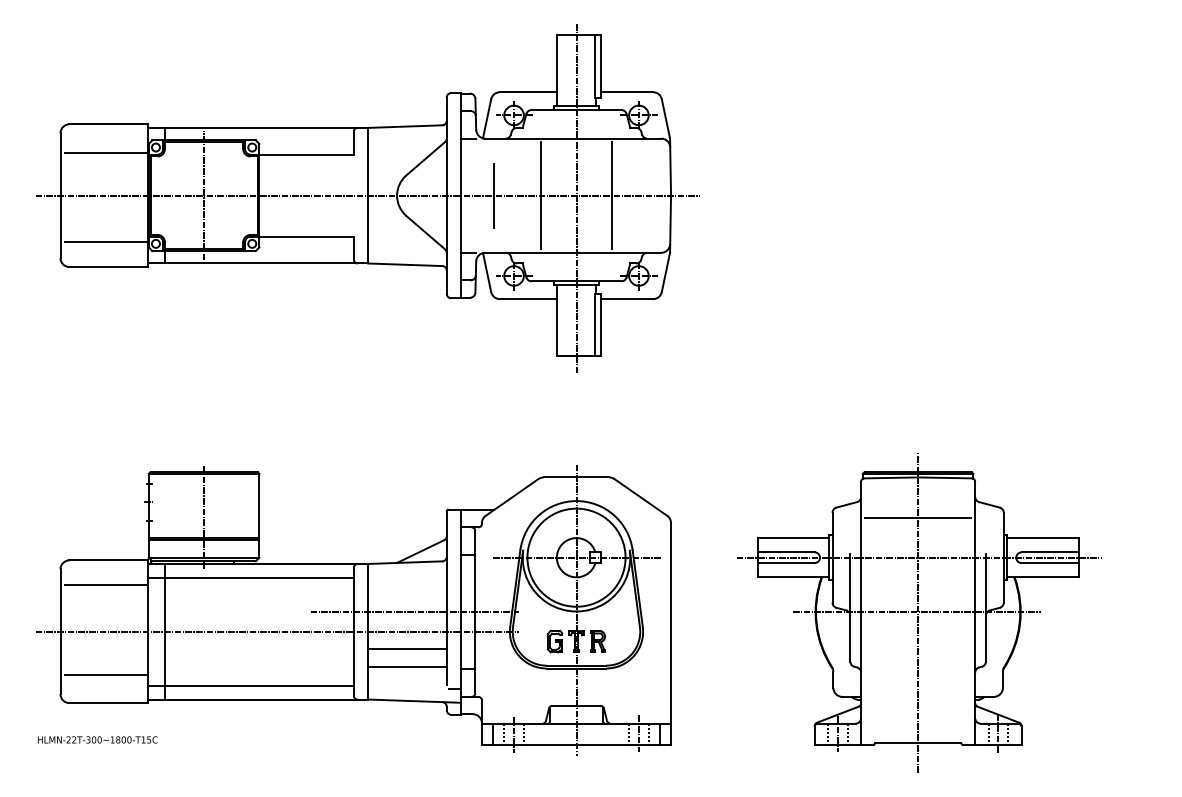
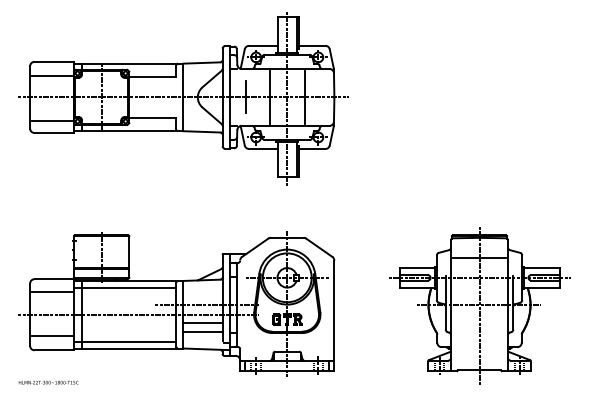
part: (918, 613) -> (479, 305), moved
text: (97, 739) -> (48, 382), moved

